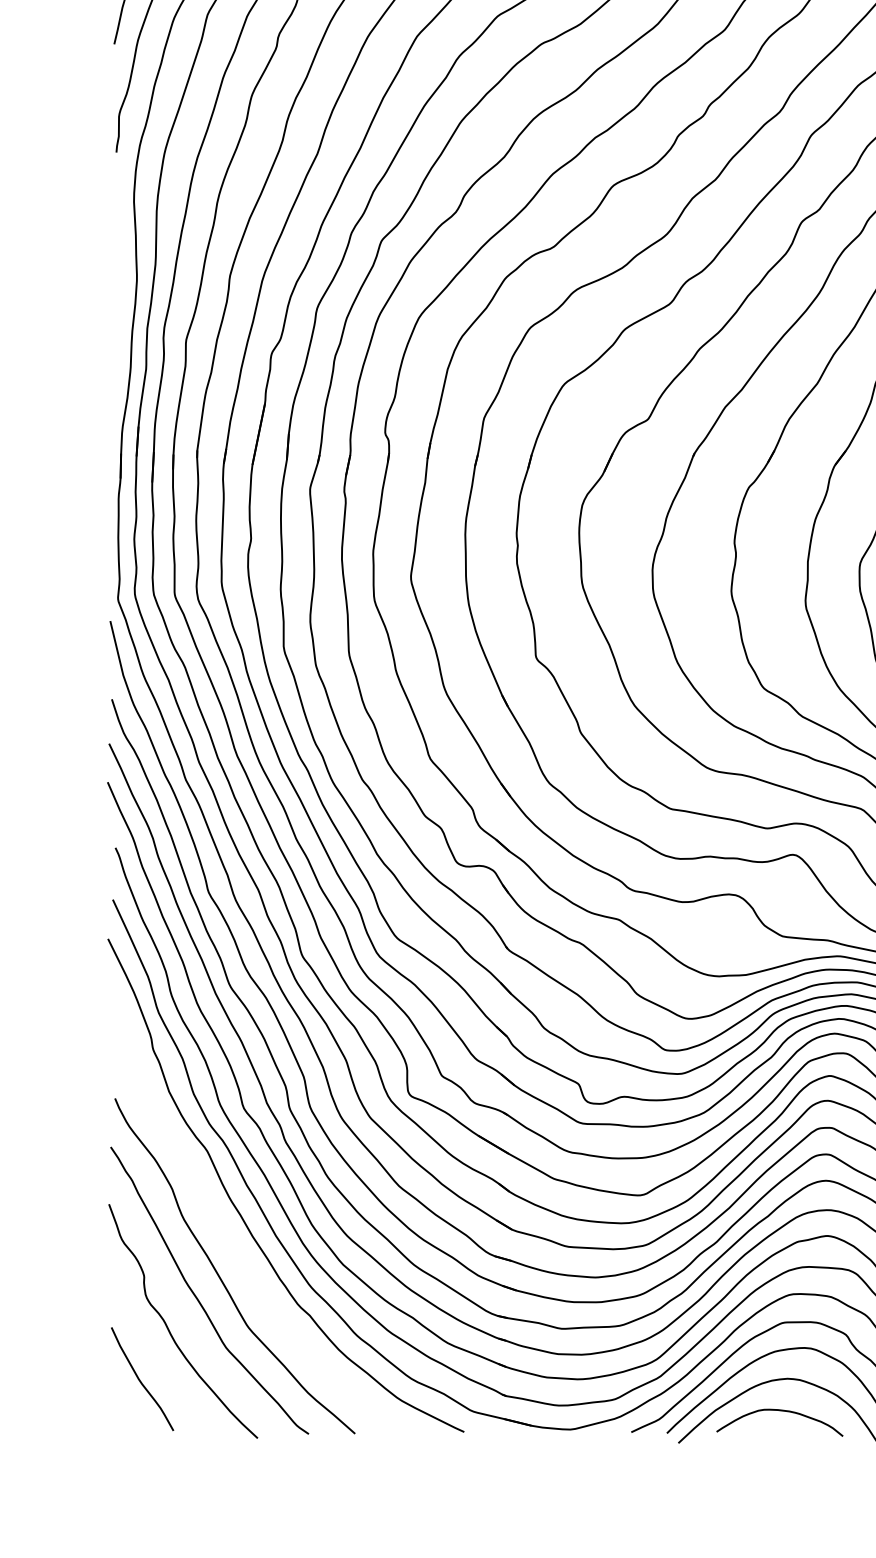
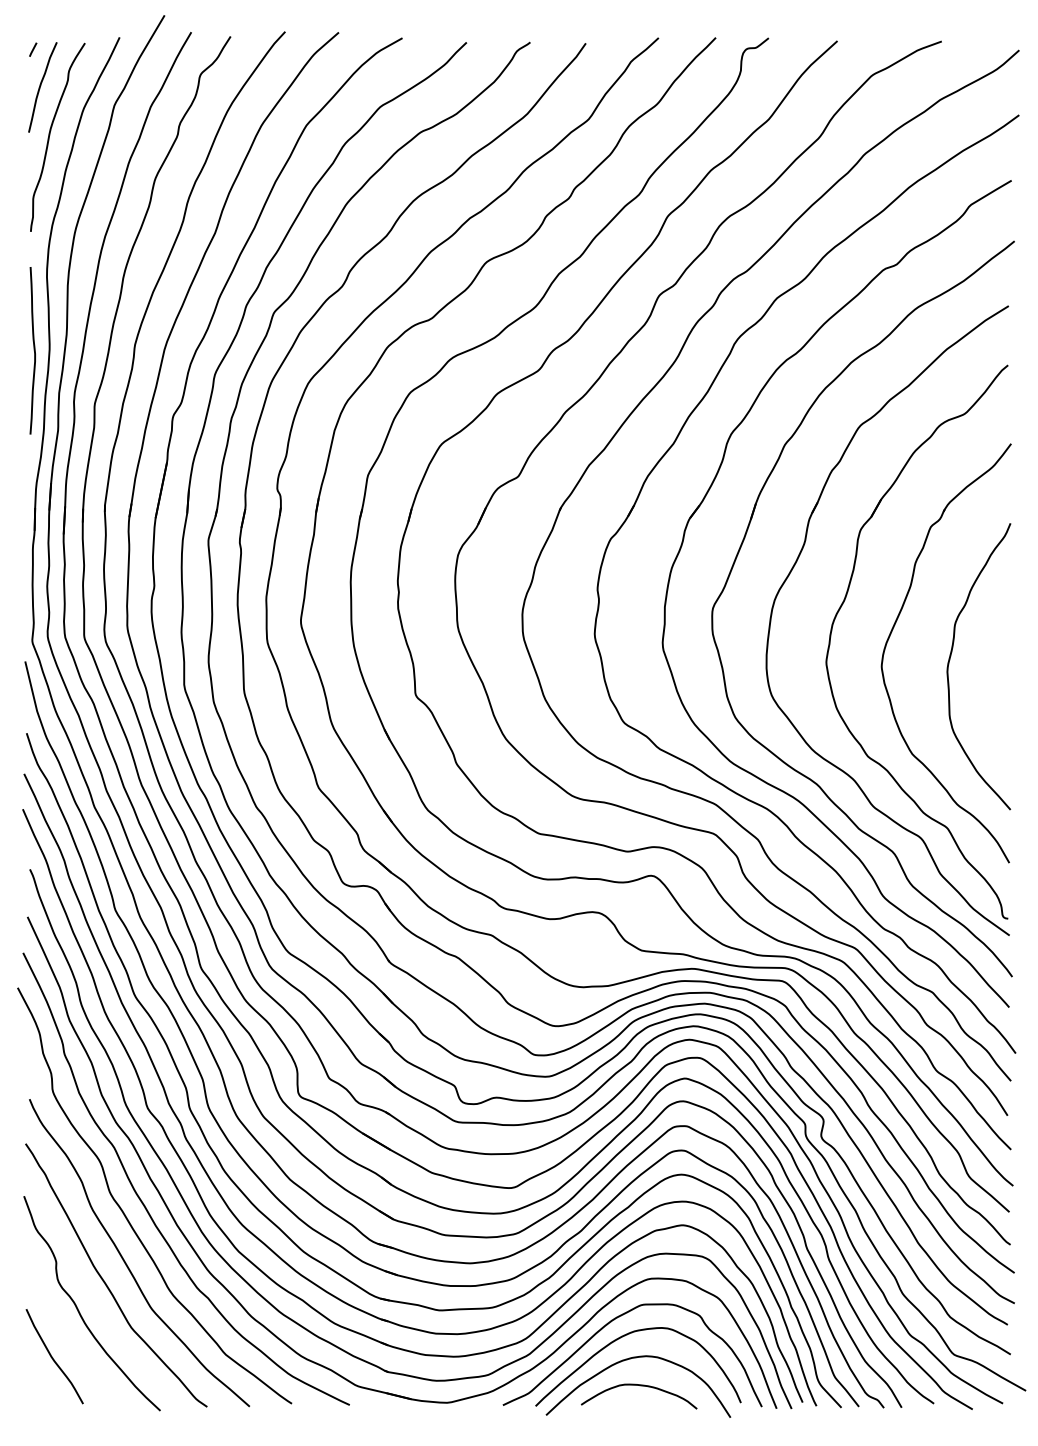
curve: (119, 281) -> (33, 350), added
curve: (218, 1222) -> (124, 1212), added

